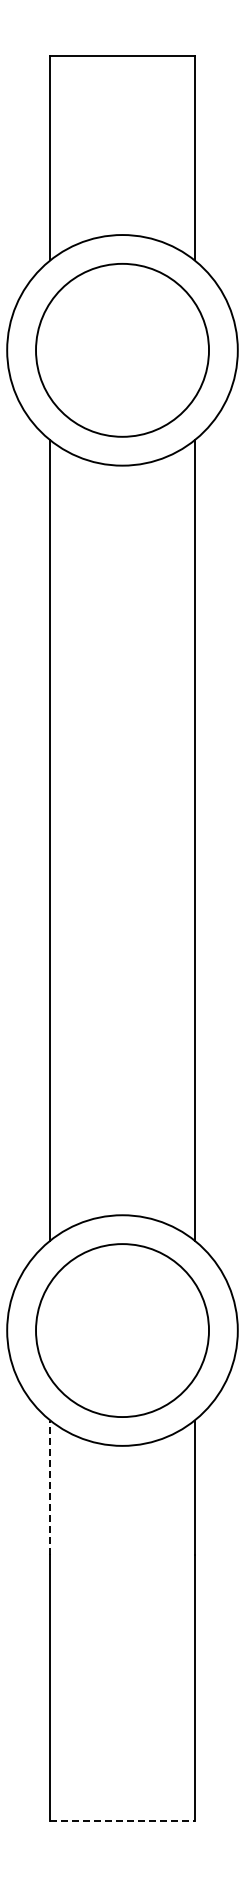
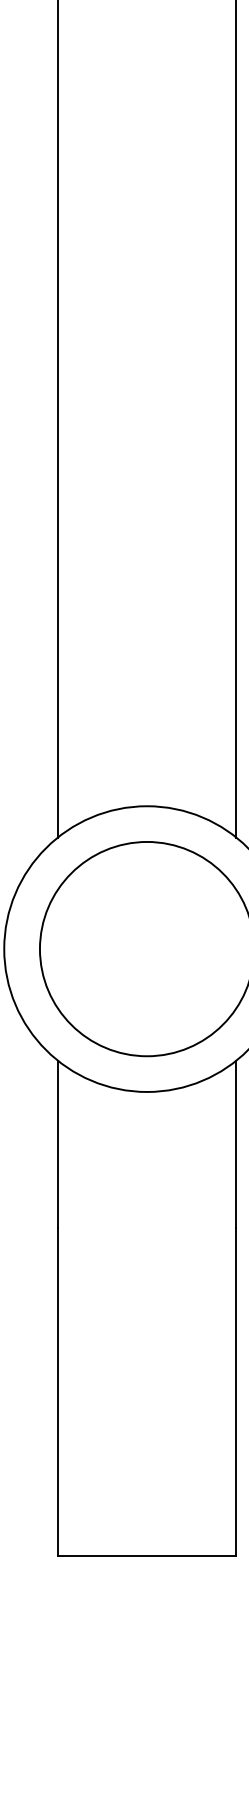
line: (50, 1487) -> (57, 1143), dashed -> solid
line: (123, 1820) -> (148, 1556), dashed -> solid

